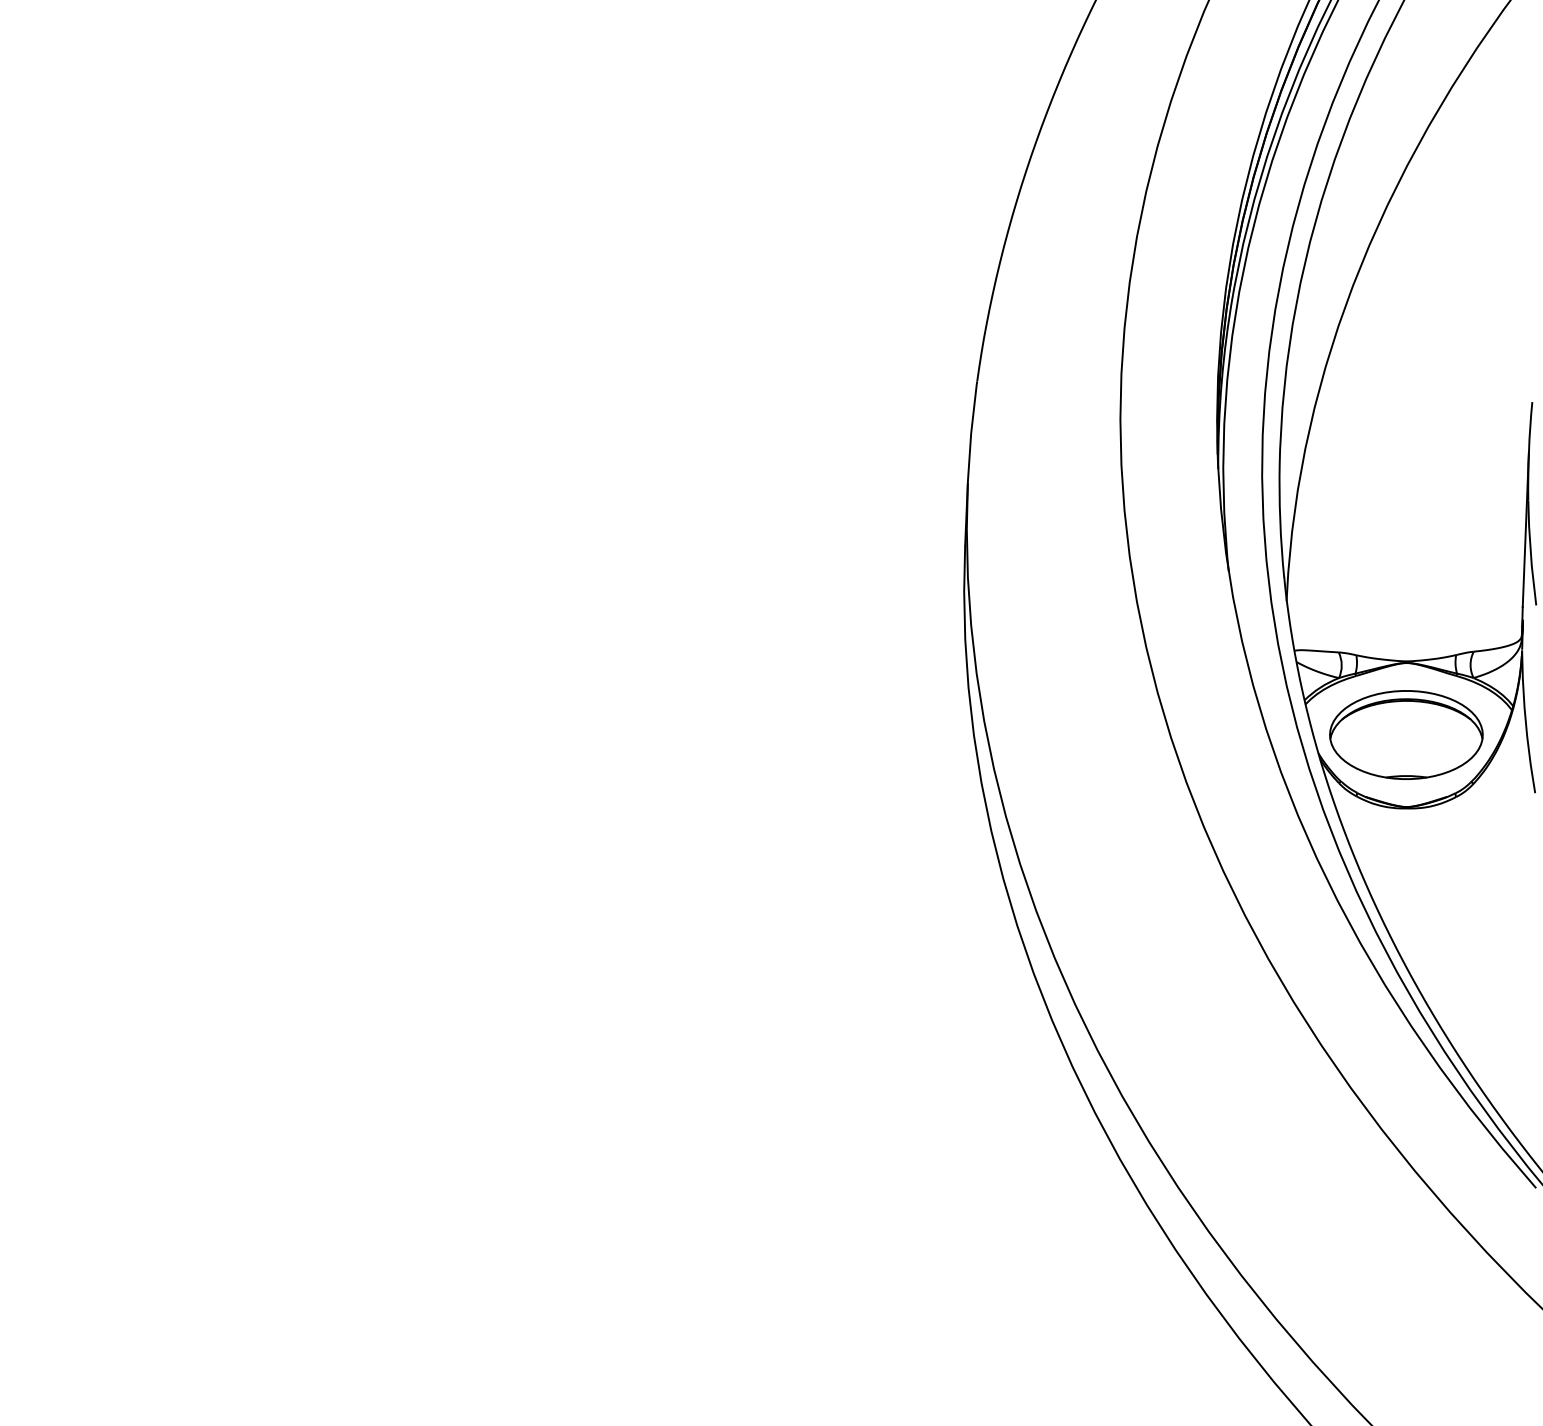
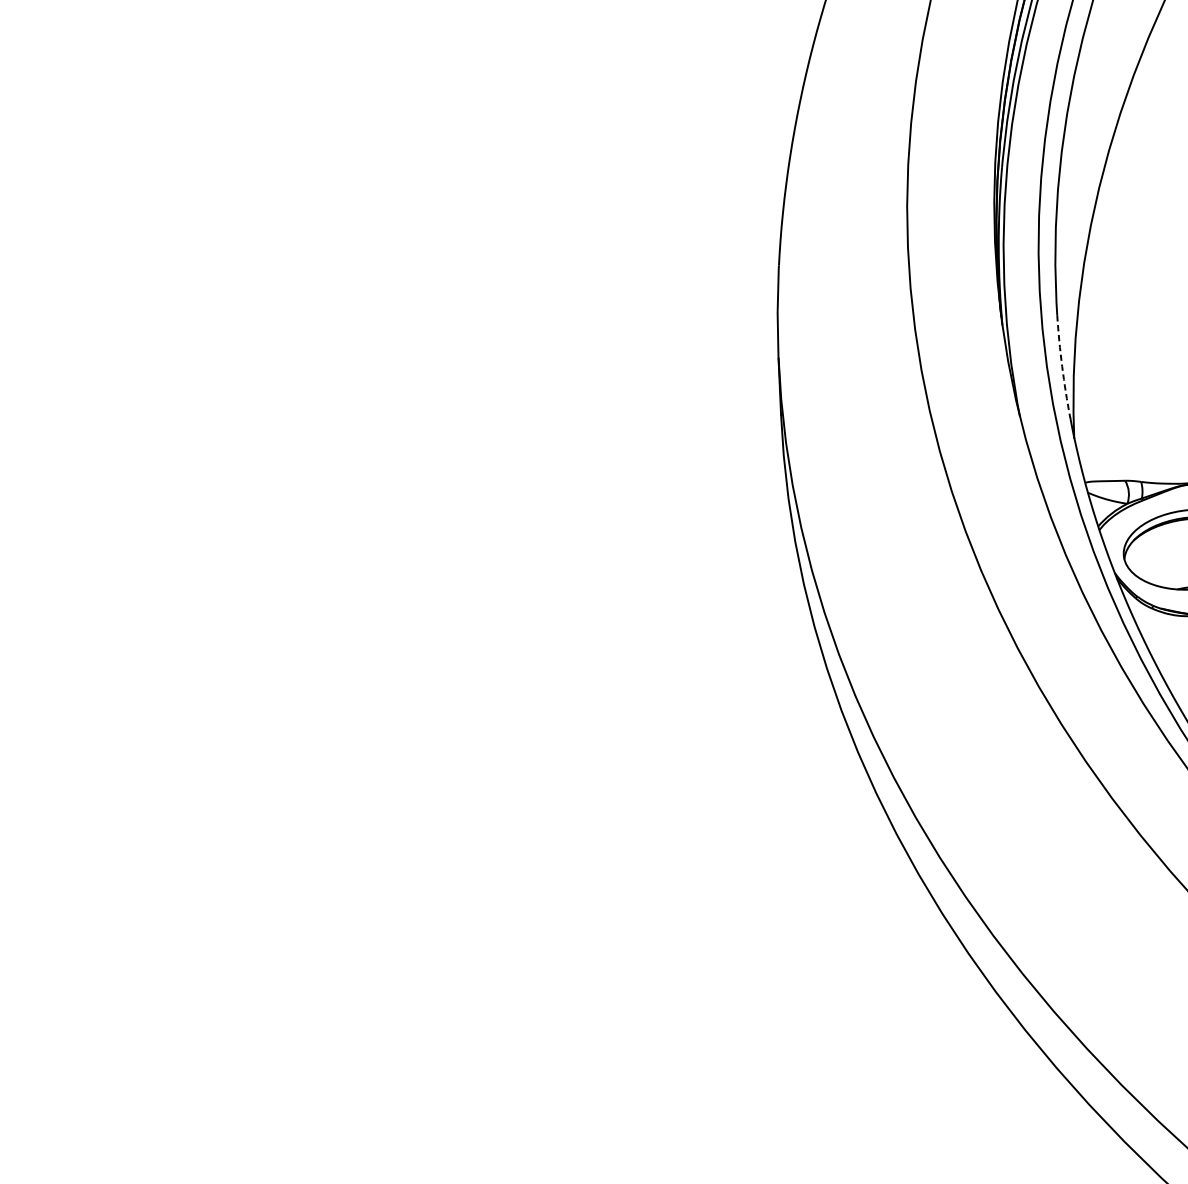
arc: (1280, 520) -> (1062, 366), solid -> dashed

